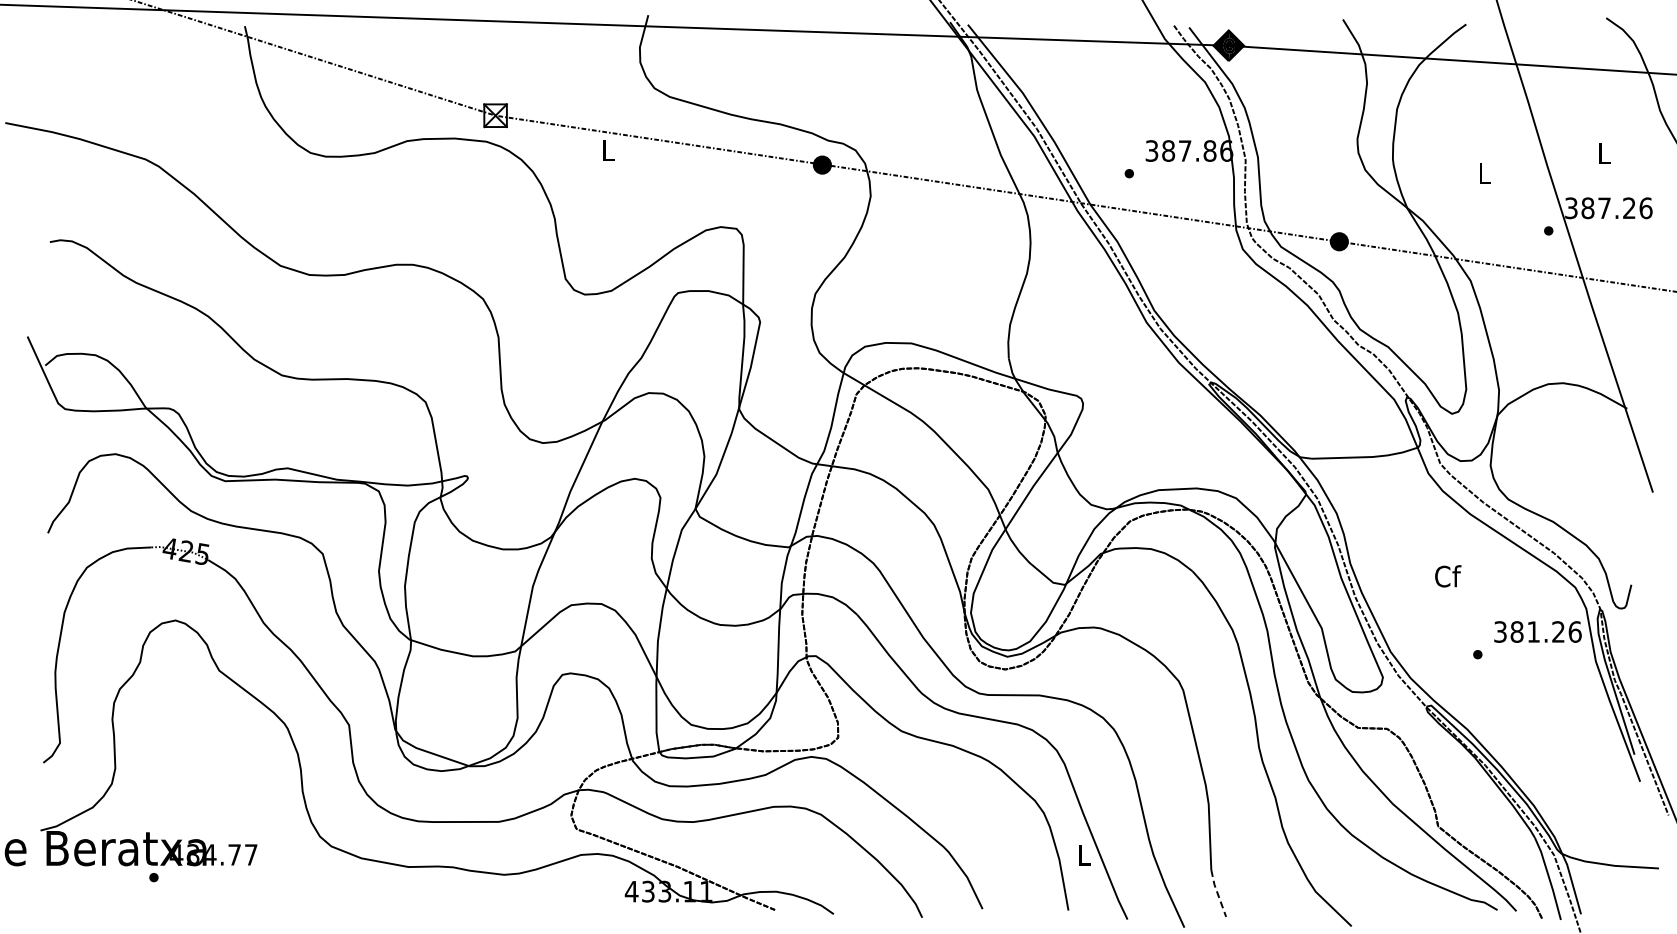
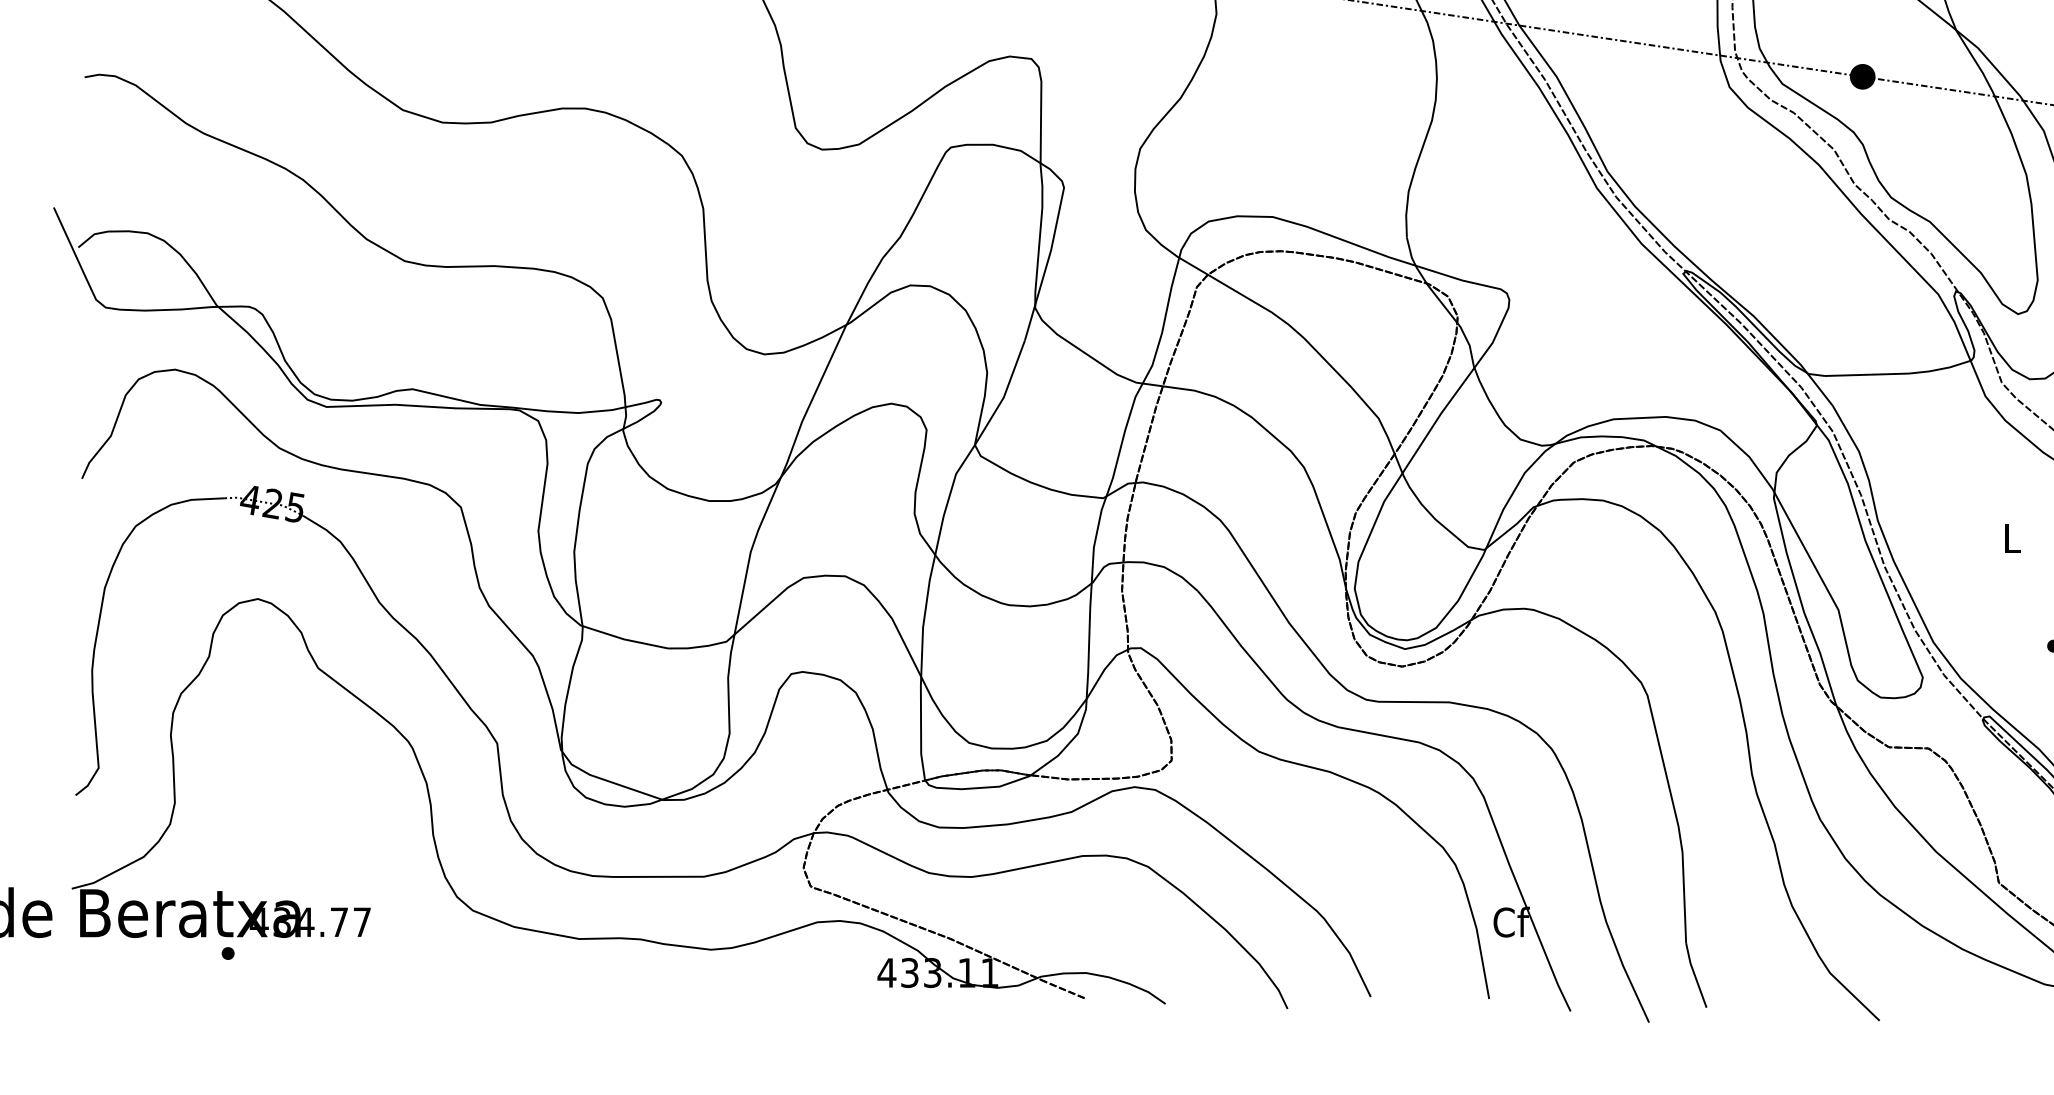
text: (1448, 576) -> (2013, 538), Cf -> L
text: (1084, 854) -> (1511, 921), L -> Cf
line: (1217, 893) -> (1694, 975), dashed -> solid

